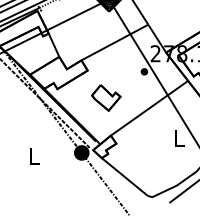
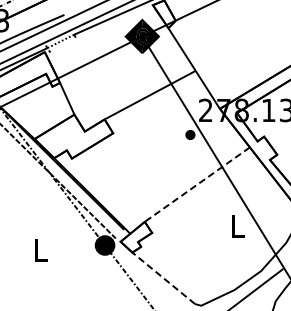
part: (106, 97) -> (138, 170), removed
line: (148, 108) -> (196, 184), solid -> dashed
line: (124, 177) -> (163, 278), solid -> dashed

